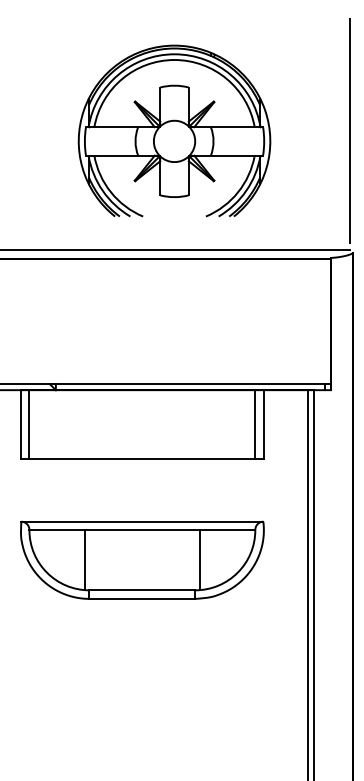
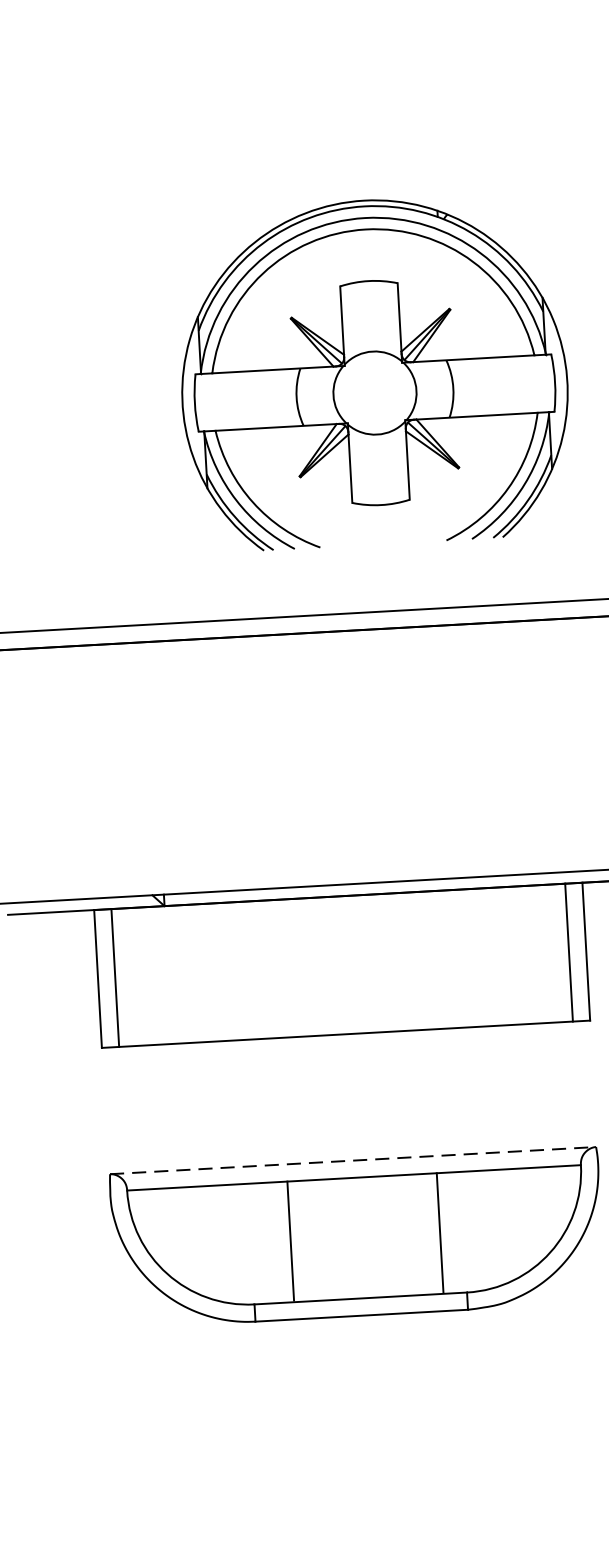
line: (142, 521) -> (353, 1160), solid -> dashed
line: (85, 559) -> (291, 1240), moved
line: (199, 559) -> (439, 1231), moved

